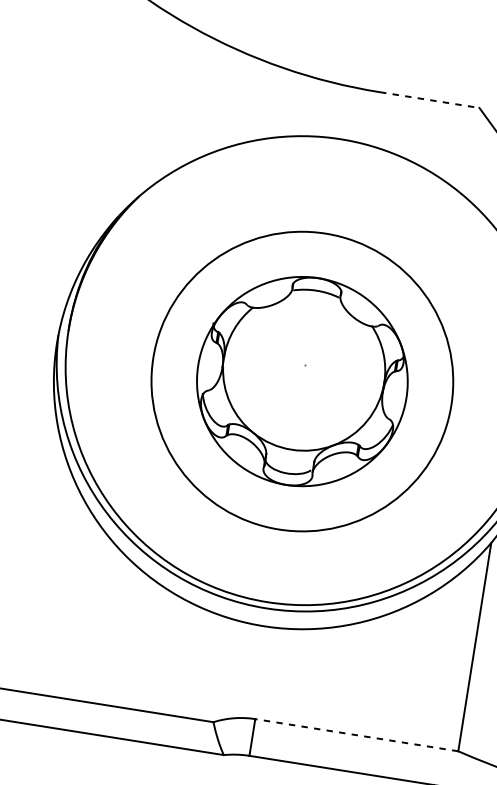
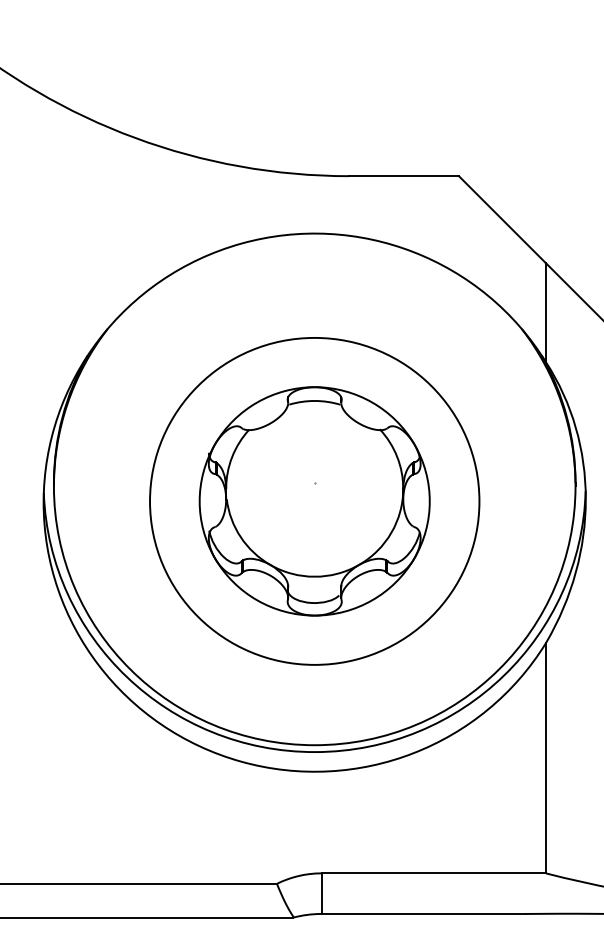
line: (429, 100) -> (403, 176), dashed -> solid
line: (356, 735) -> (433, 873), dashed -> solid

